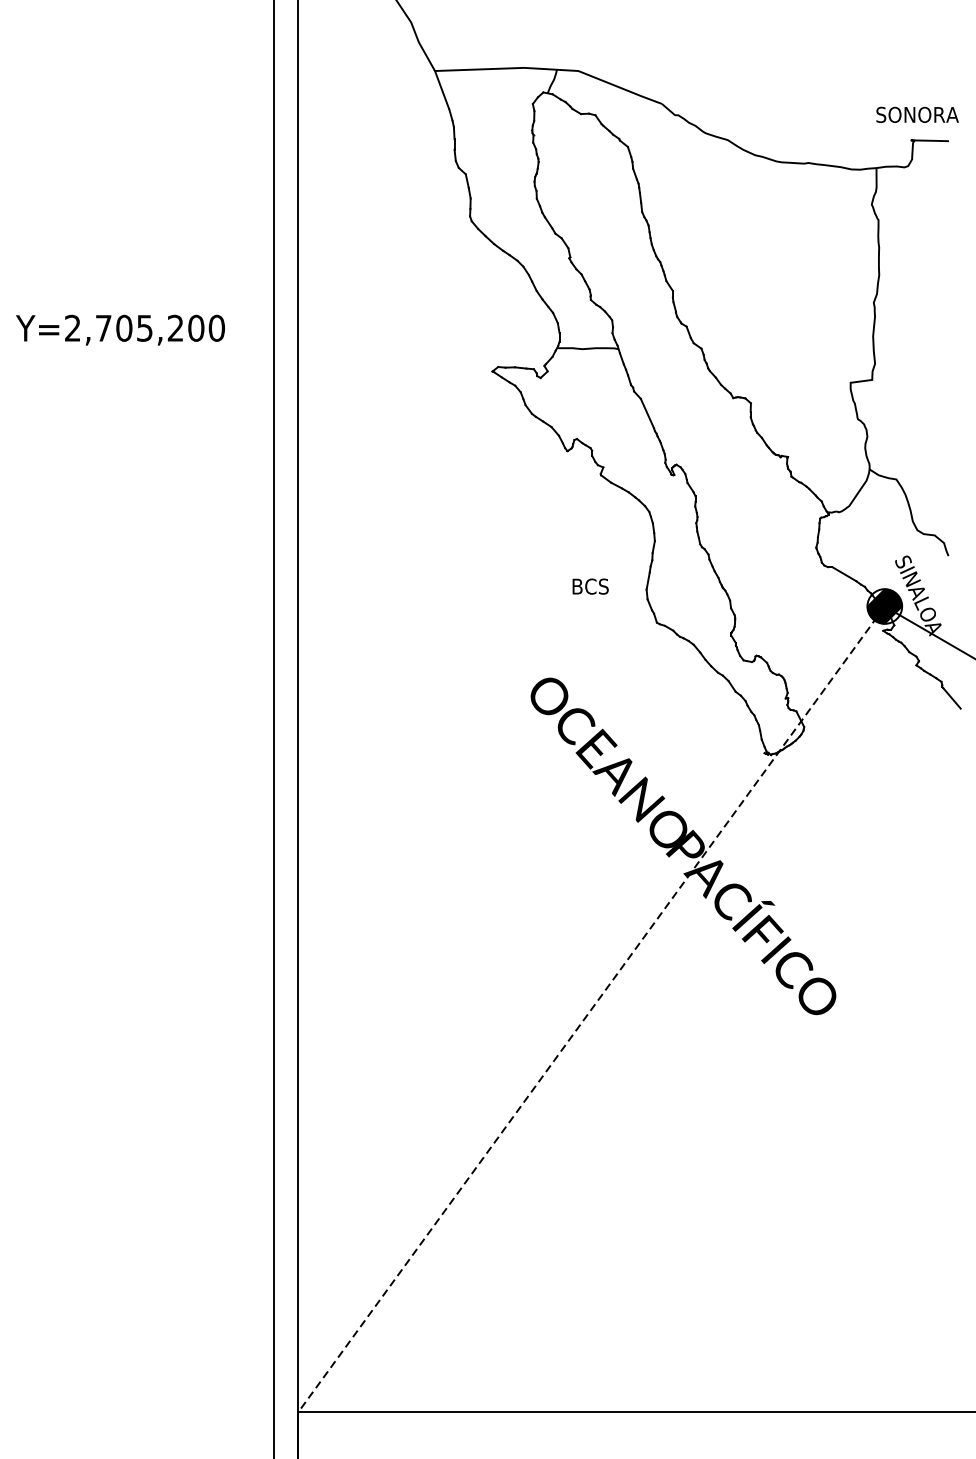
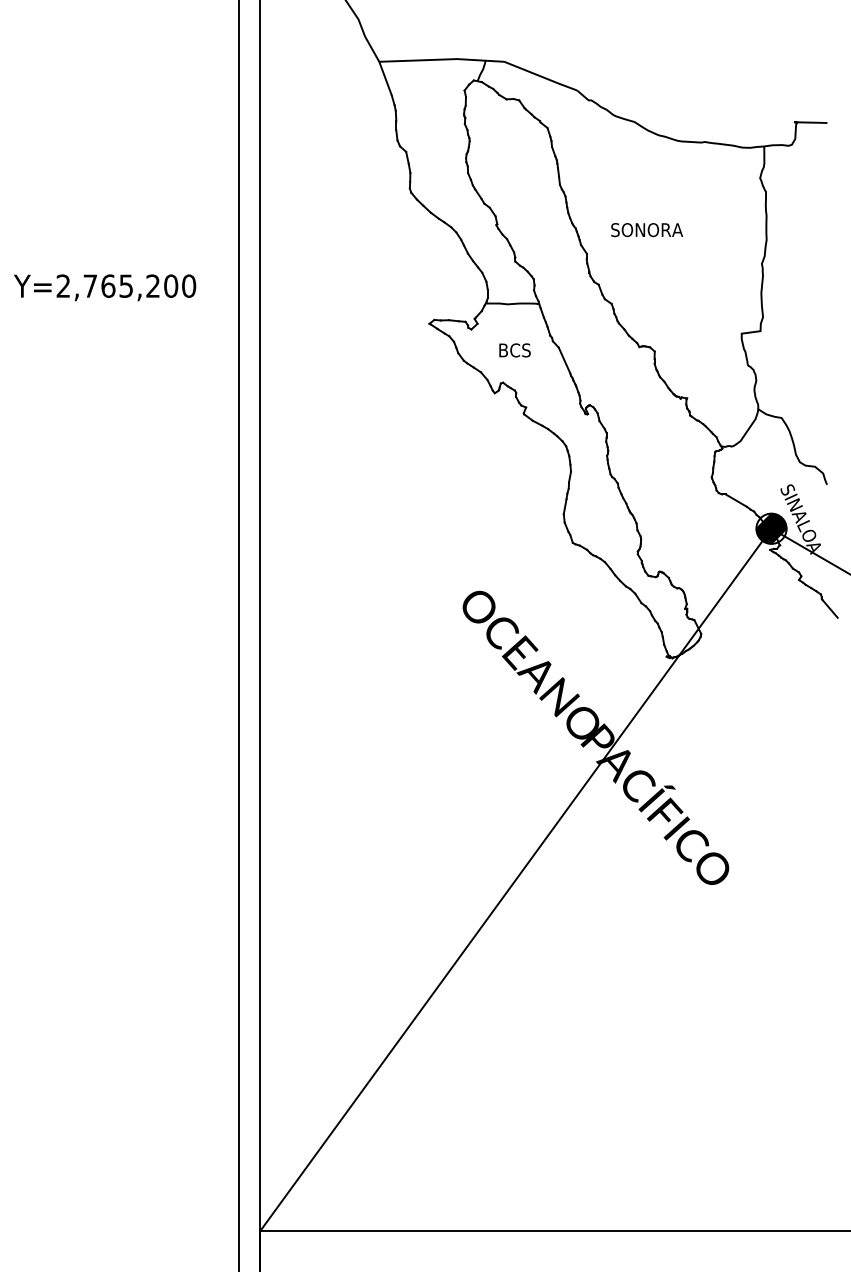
text: (918, 115) -> (647, 230), moved
text: (124, 327) -> (108, 285), Y=2,705,200 -> Y=2,765,200
text: (590, 586) -> (514, 350), moved
line: (591, 1009) -> (515, 880), dashed -> solid

